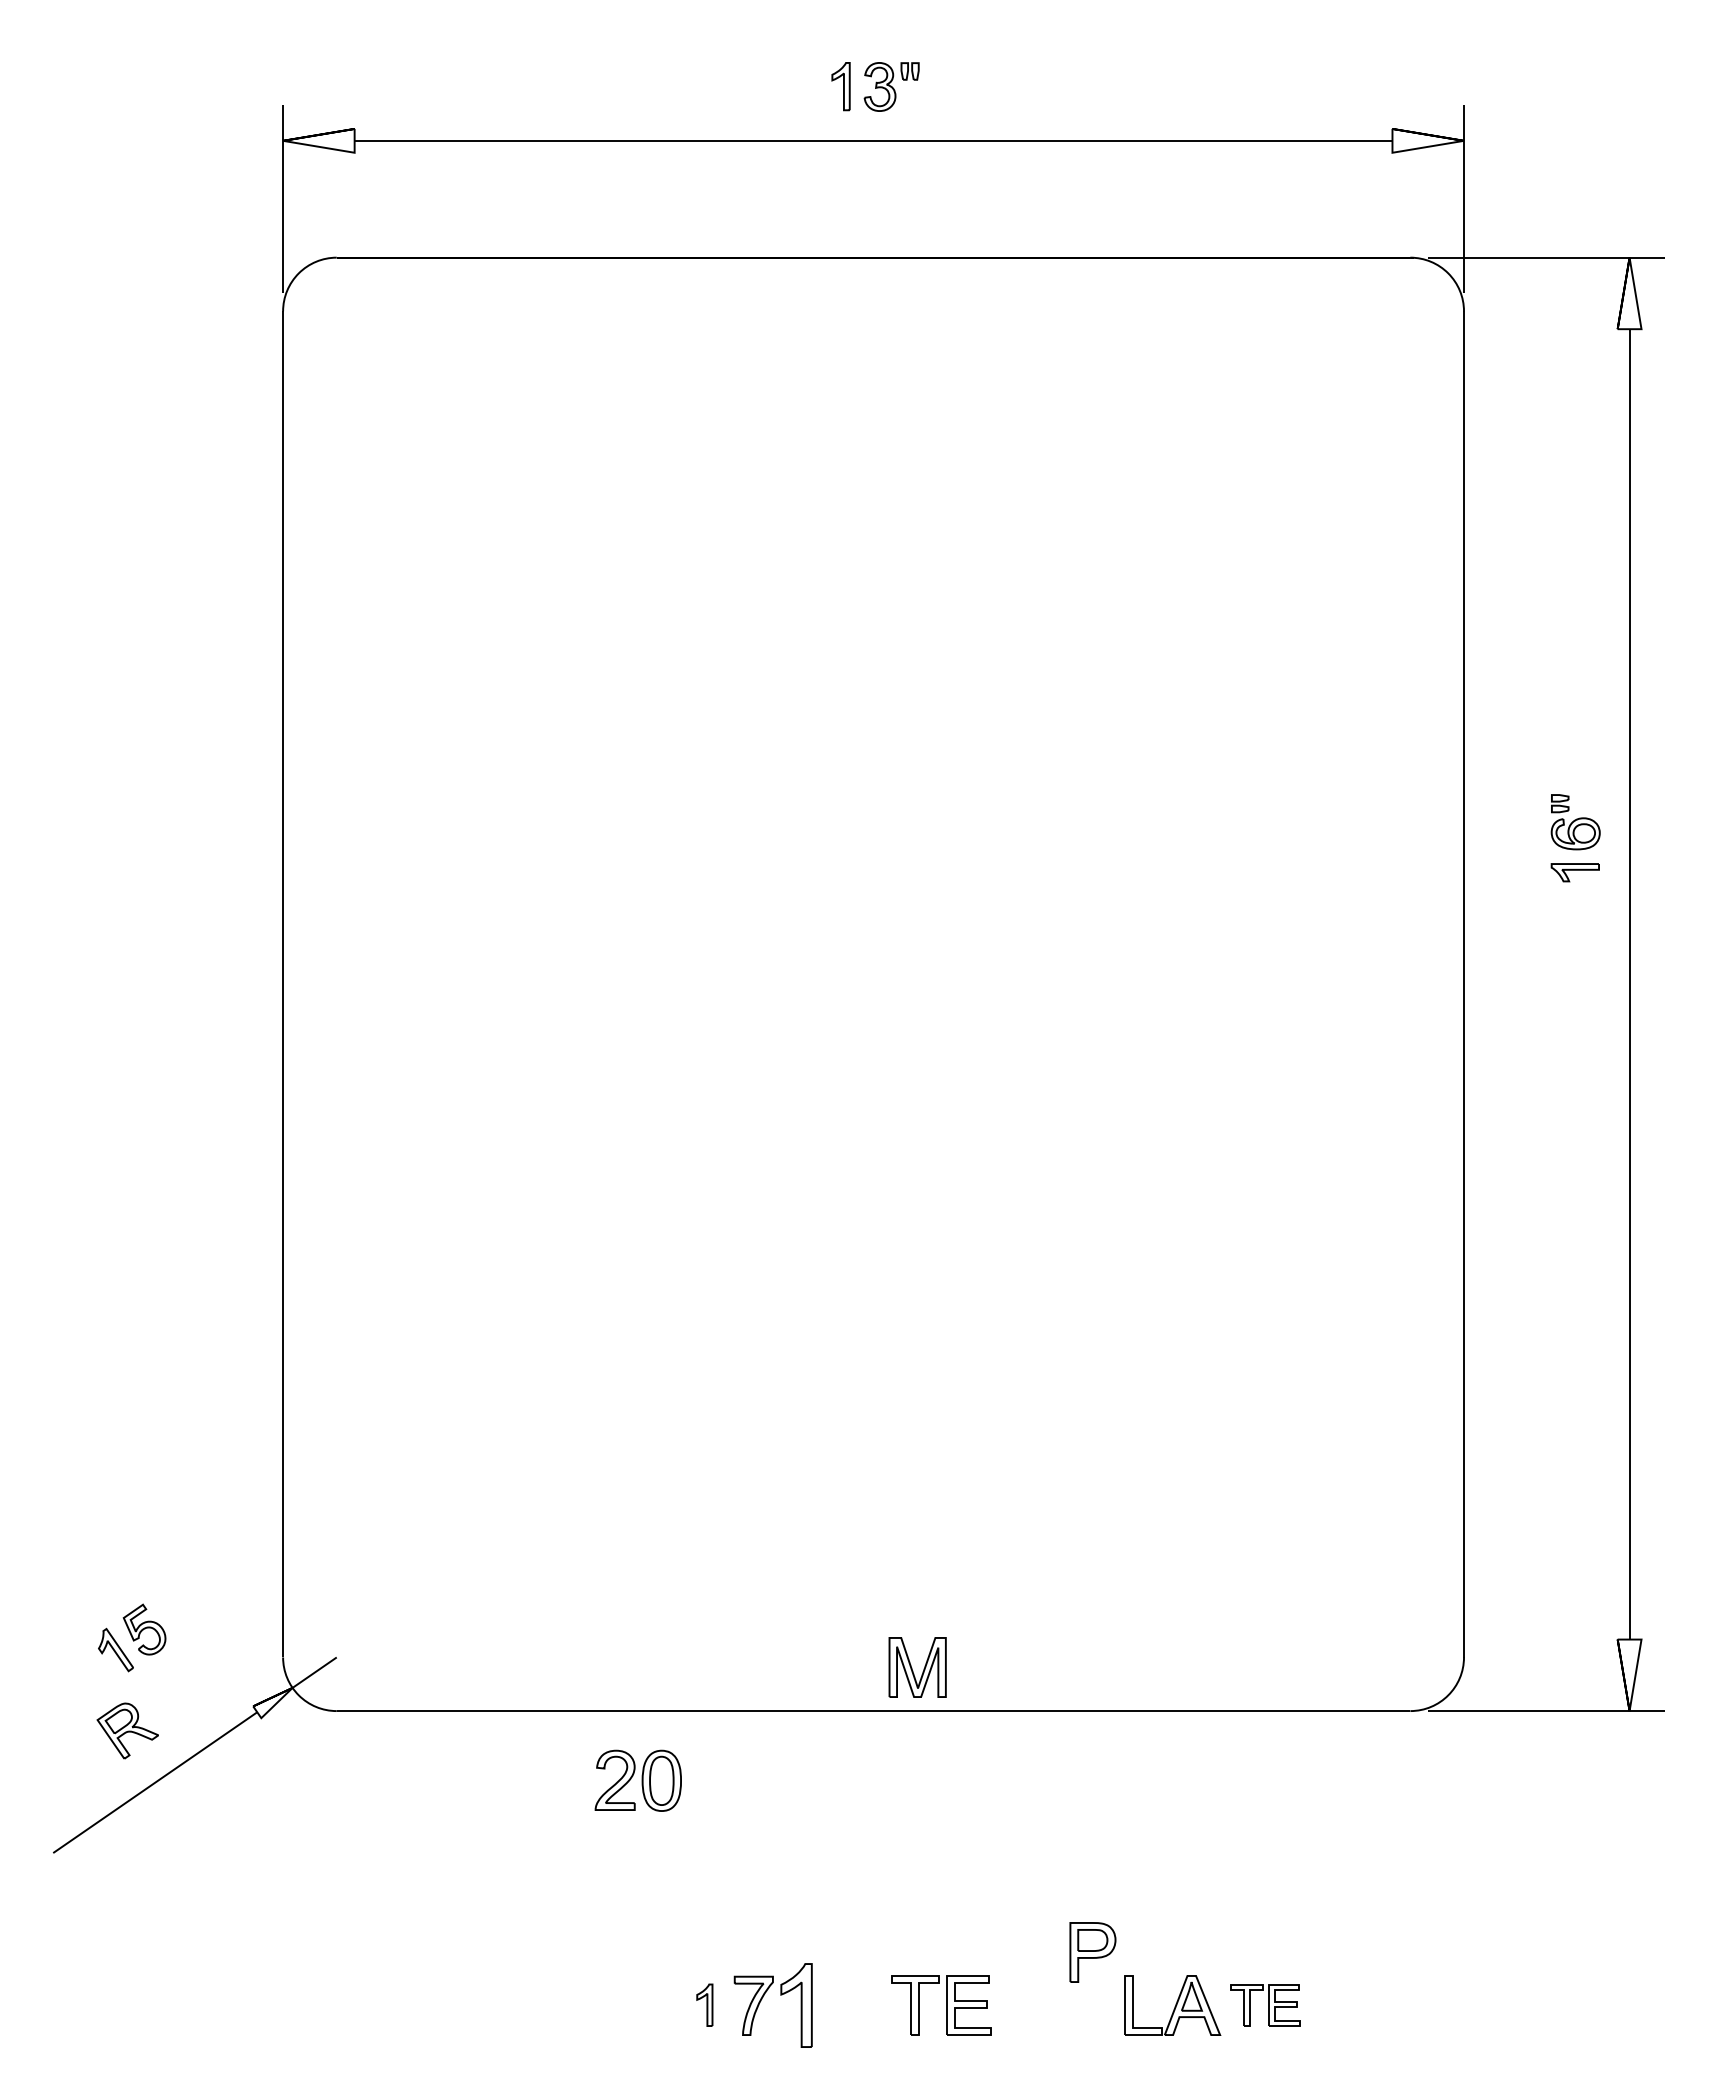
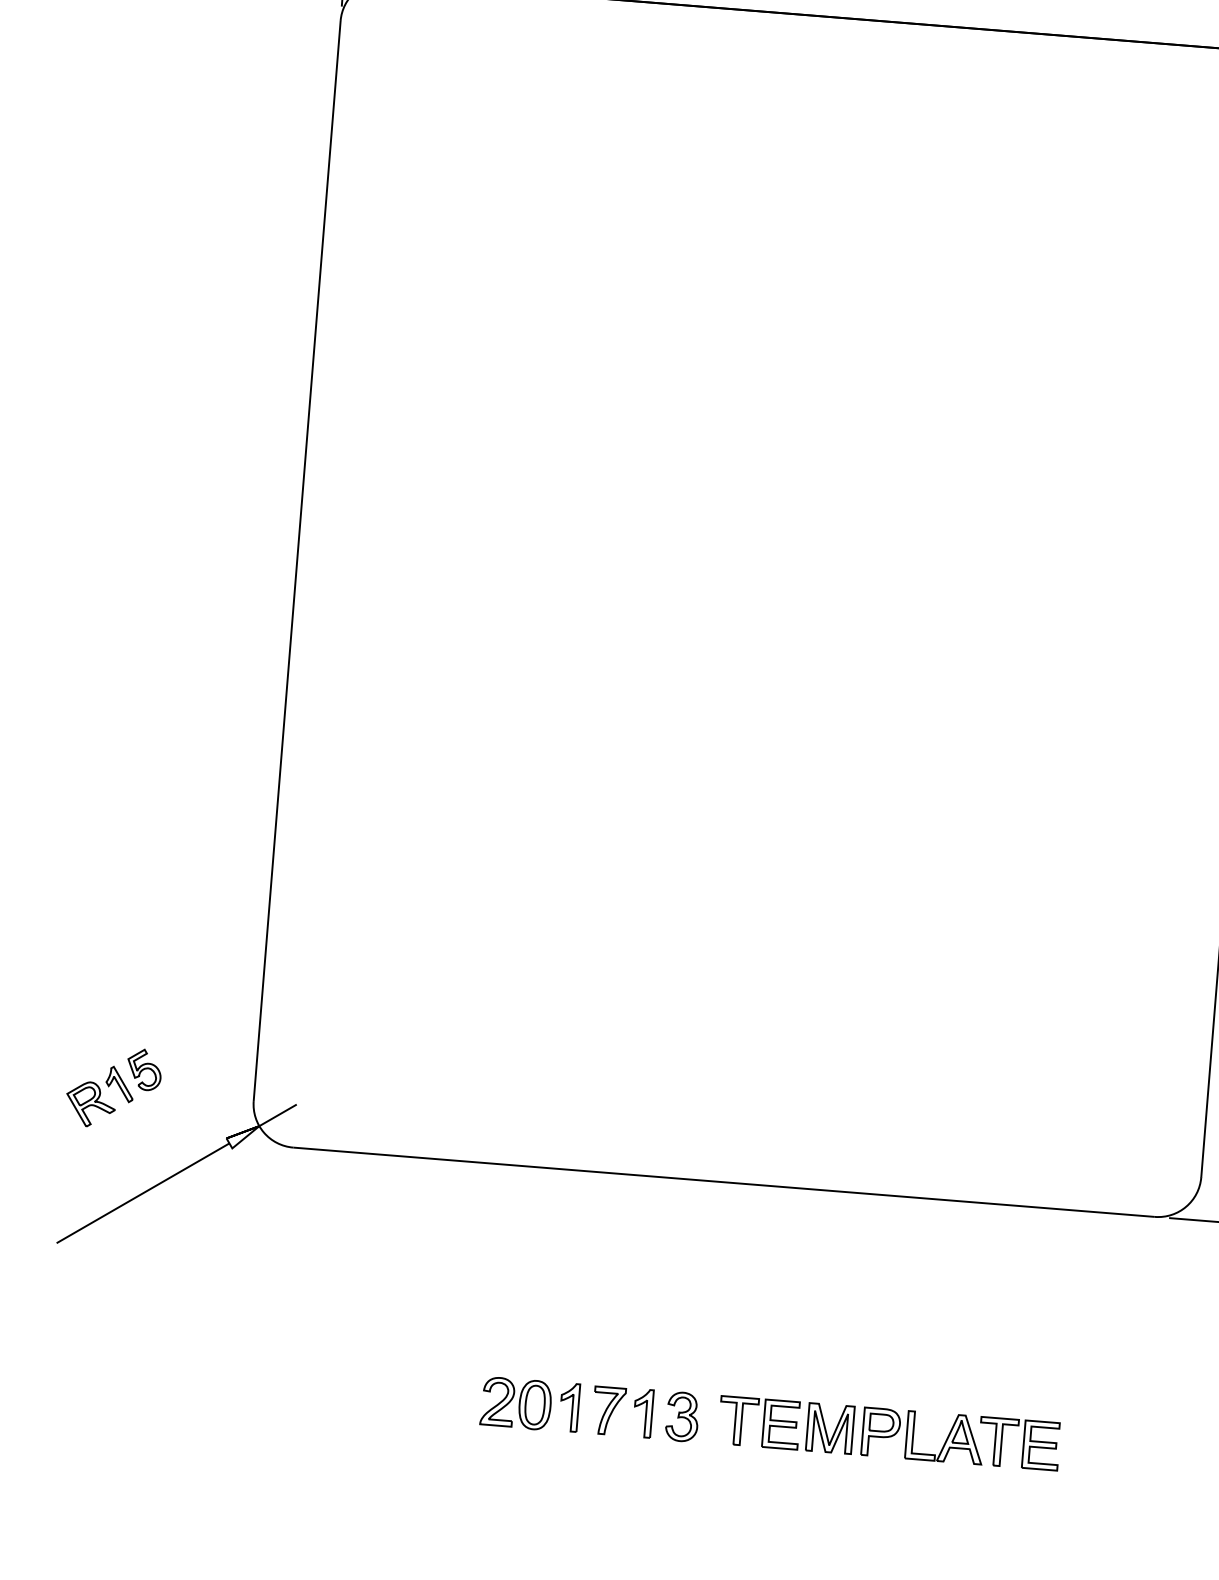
part: (917, 1667) -> (830, 1428), moved
part: (127, 1730) -> (90, 1104), moved
part: (637, 1780) -> (515, 1403), moved
part: (1092, 1952) -> (880, 1432), moved
part: (704, 2004) -> (569, 1406), size x1.43
part: (796, 2004) -> (643, 1412), size x0.71
part: (845, 2005) -> (682, 1416), added
part: (1265, 2005) -> (1019, 1443), size x1.43

